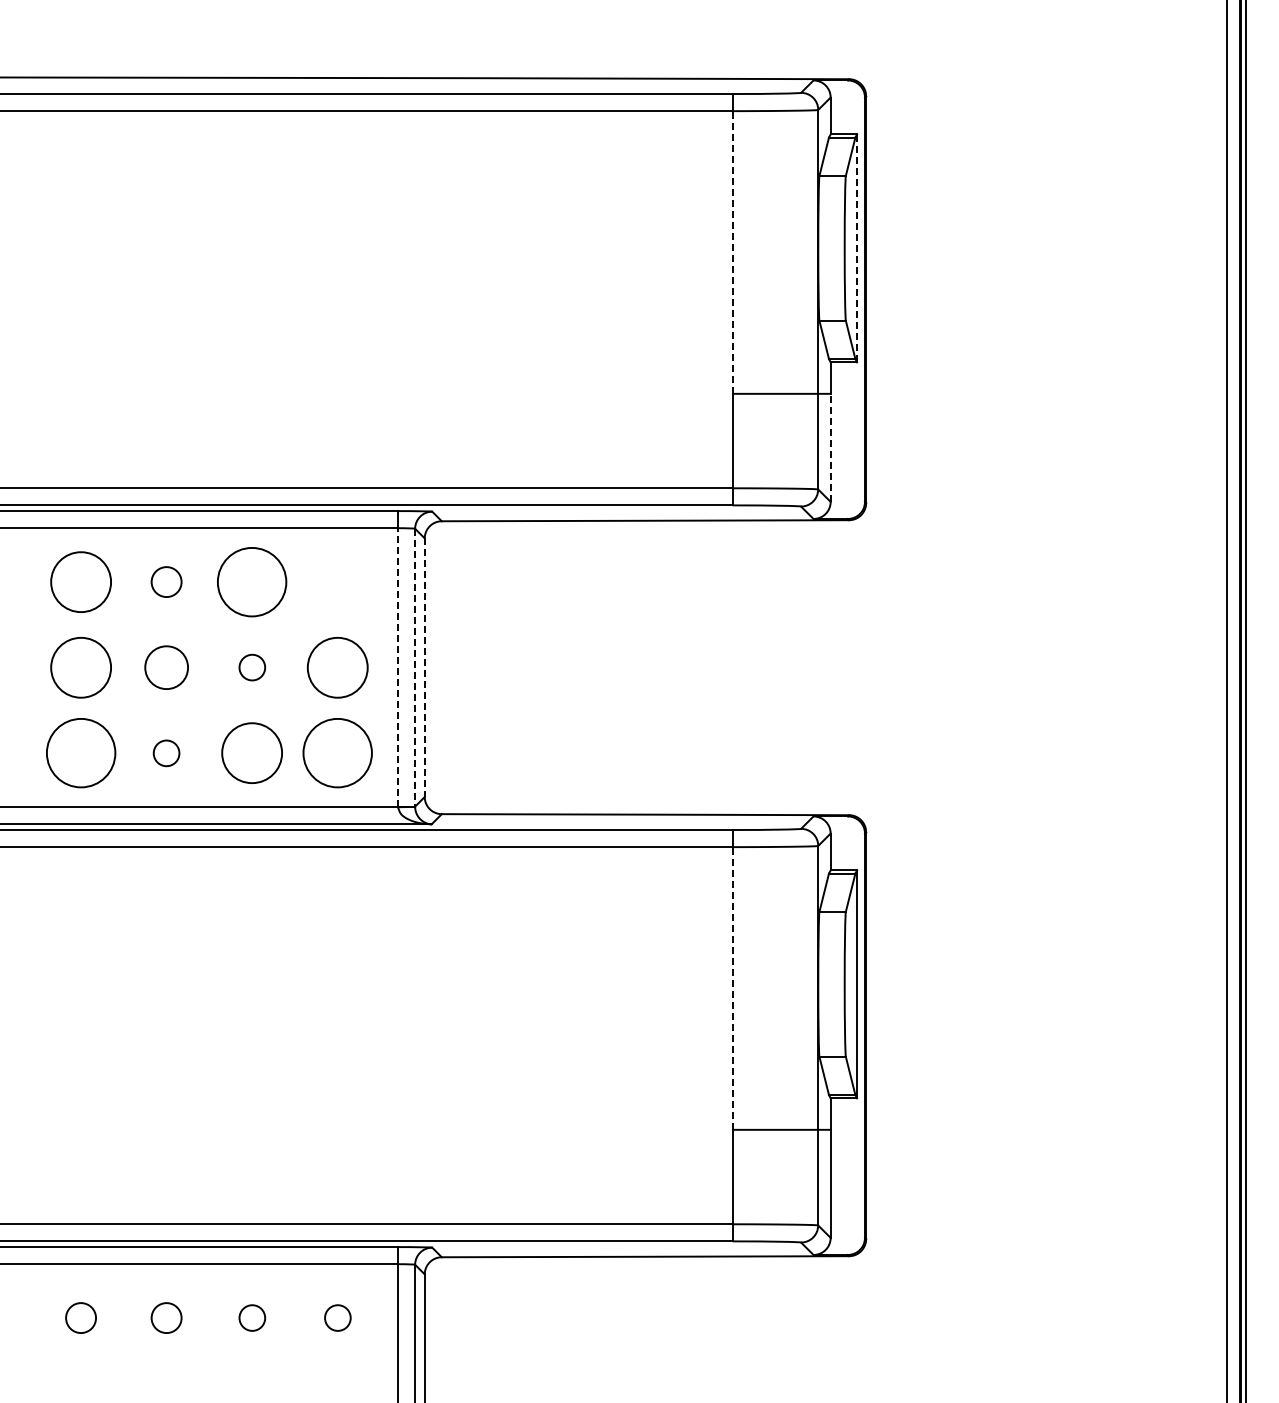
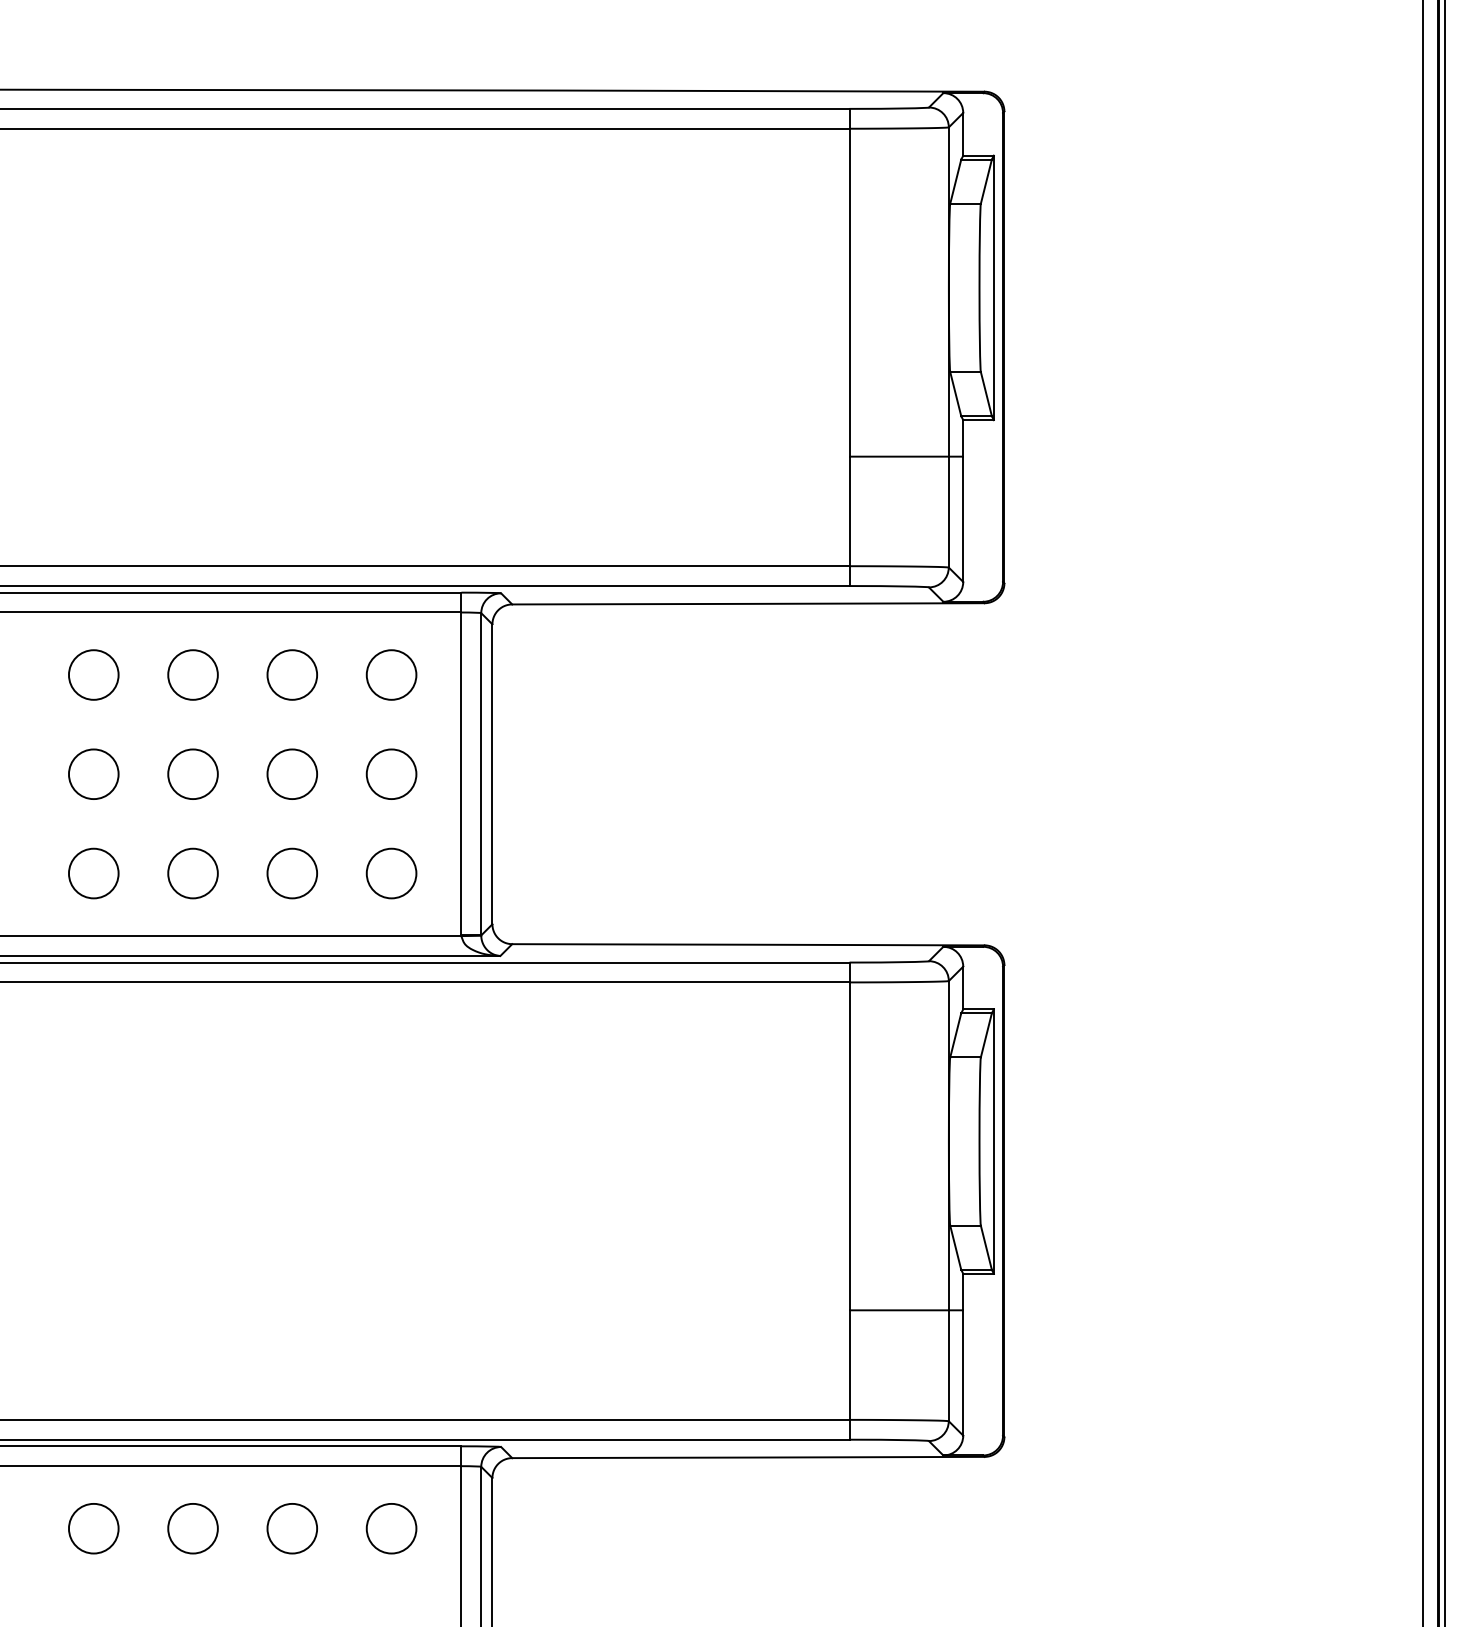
line: (857, 247) -> (994, 286), dashed -> solid
line: (732, 251) -> (849, 291), dashed -> solid
line: (830, 447) -> (963, 518), dashed -> solid
circle: (80, 581) -> (93, 674), size x0.71
circle: (166, 581) -> (192, 674), size x1.43
circle: (252, 581) -> (292, 674), size x0.62
circle: (337, 581) -> (391, 674), added
line: (398, 666) -> (461, 772), dashed -> solid
circle: (80, 667) -> (93, 774), size x0.71
circle: (252, 667) -> (292, 774), size x1.67
circle: (337, 667) -> (391, 774), size x0.71
line: (415, 667) -> (481, 774), dashed -> solid
line: (424, 668) -> (492, 775), dashed -> solid
circle: (80, 753) -> (93, 873), size x0.62
circle: (166, 753) -> (192, 873), size x1.67
circle: (252, 753) -> (292, 873), size x0.71
circle: (337, 753) -> (391, 873), size x0.62
line: (732, 987) -> (849, 1145), dashed -> solid
circle: (80, 1317) -> (93, 1527), size x1.43
circle: (166, 1317) -> (192, 1527), size x1.43
circle: (252, 1317) -> (292, 1527), size x1.67
circle: (337, 1317) -> (391, 1527), size x1.67

